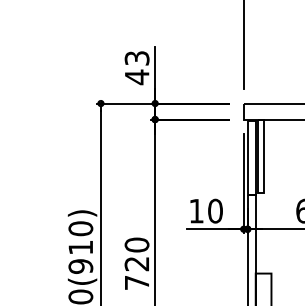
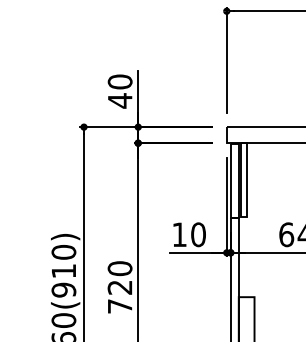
text: (136, 57) -> (119, 81), 43 -> 40

